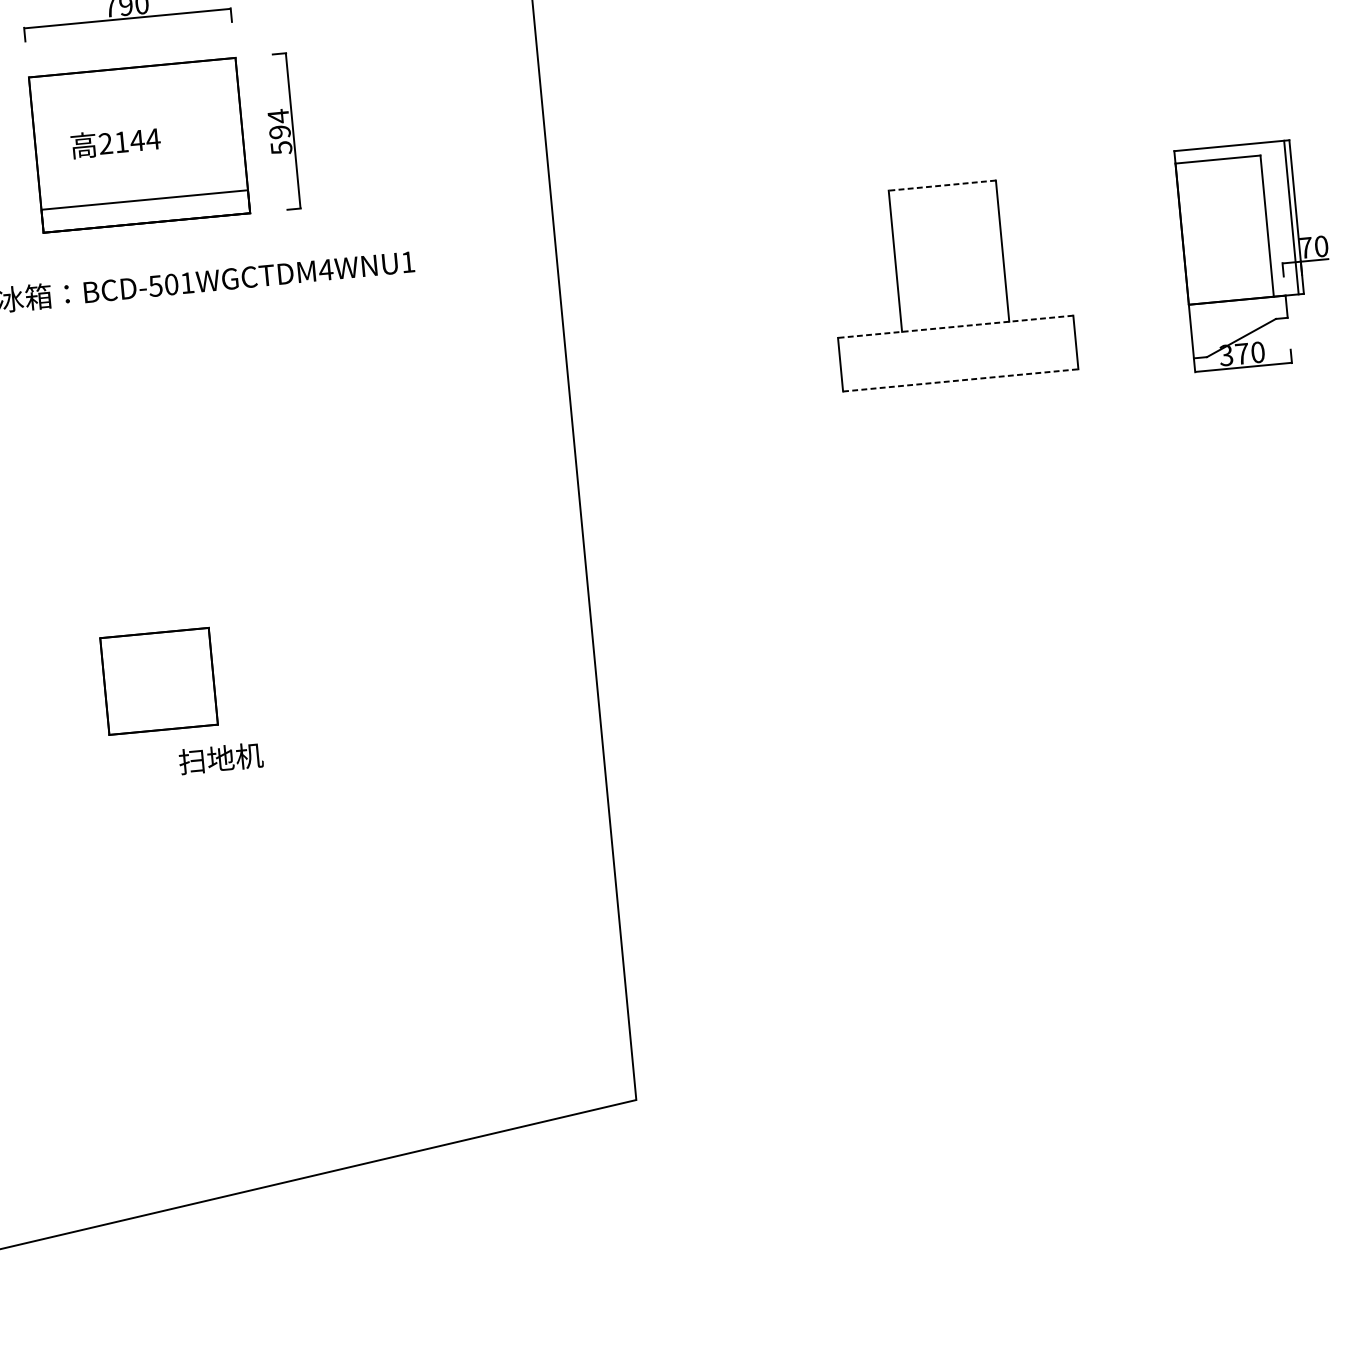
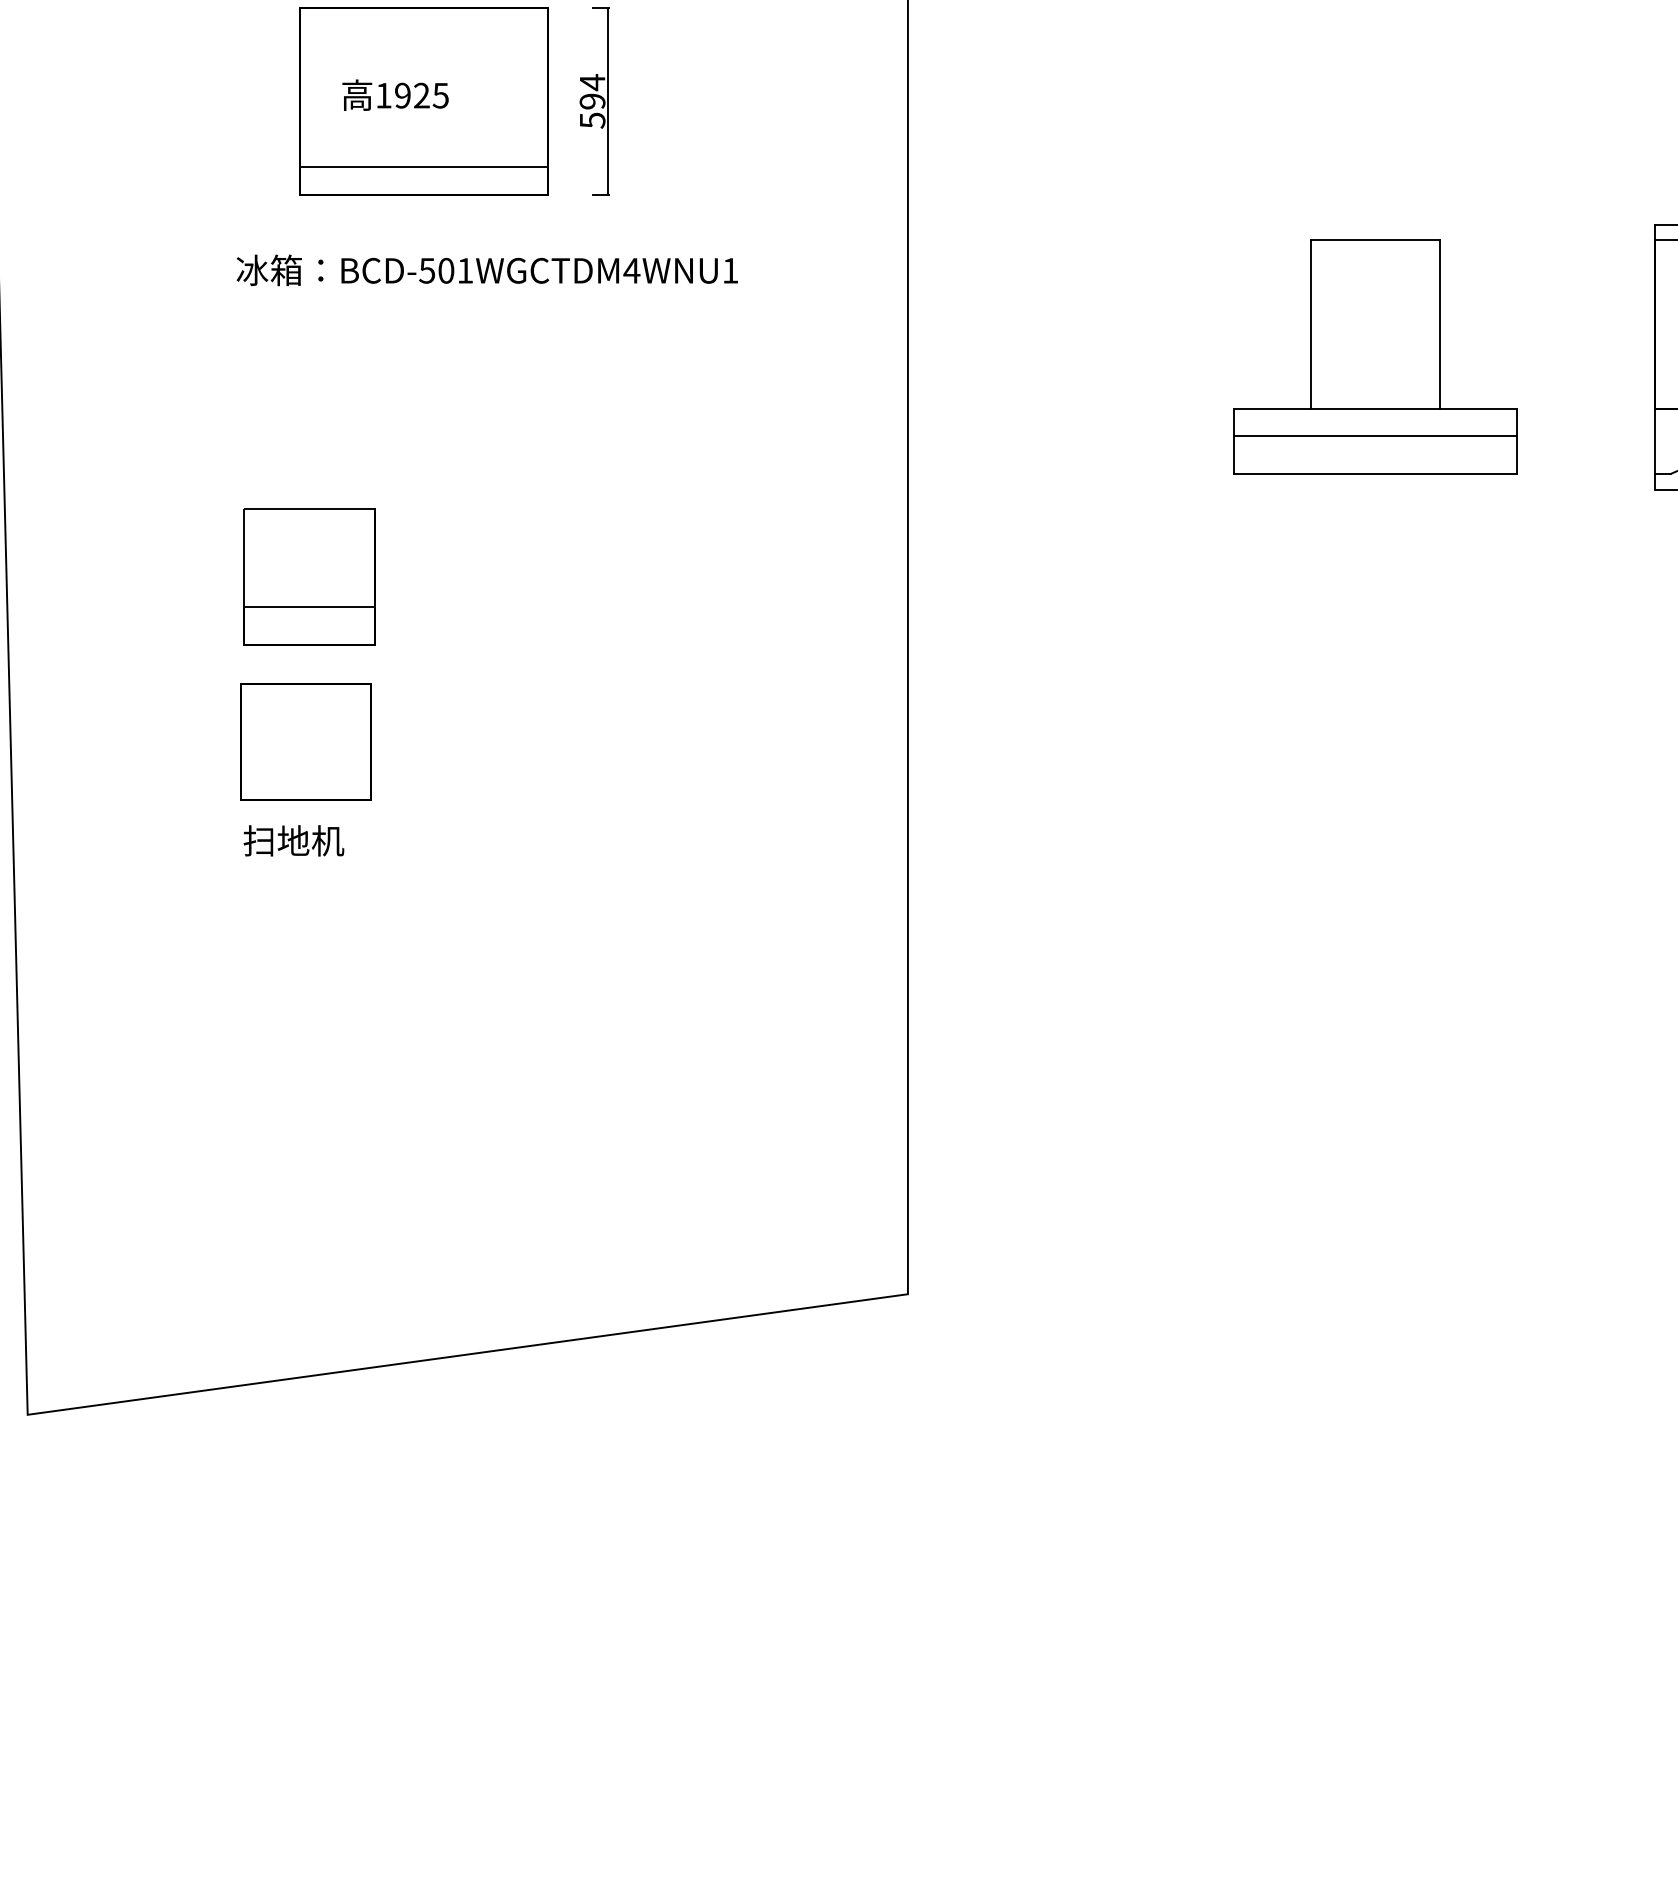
text: (129, 141) -> (412, 95), 2144 -> 1925
line: (941, 185) -> (1374, 239), dashed -> solid
line: (955, 326) -> (1374, 409), dashed -> solid
line: (957, 349) -> (1374, 436), added
line: (960, 380) -> (1375, 473), dashed -> solid
part: (81, 549) -> (309, 576), added
part: (158, 681) -> (305, 741), moved
text: (220, 758) -> (293, 840), moved

